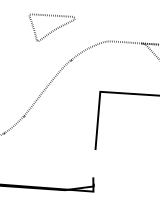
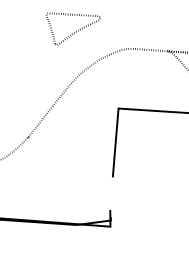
part: (51, 27) -> (72, 28), moved

